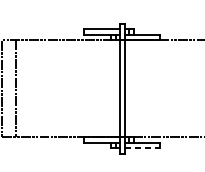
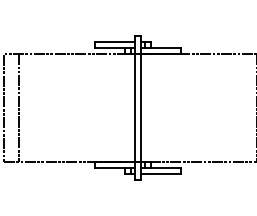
line: (142, 148) -> (160, 174), dashed -> solid

